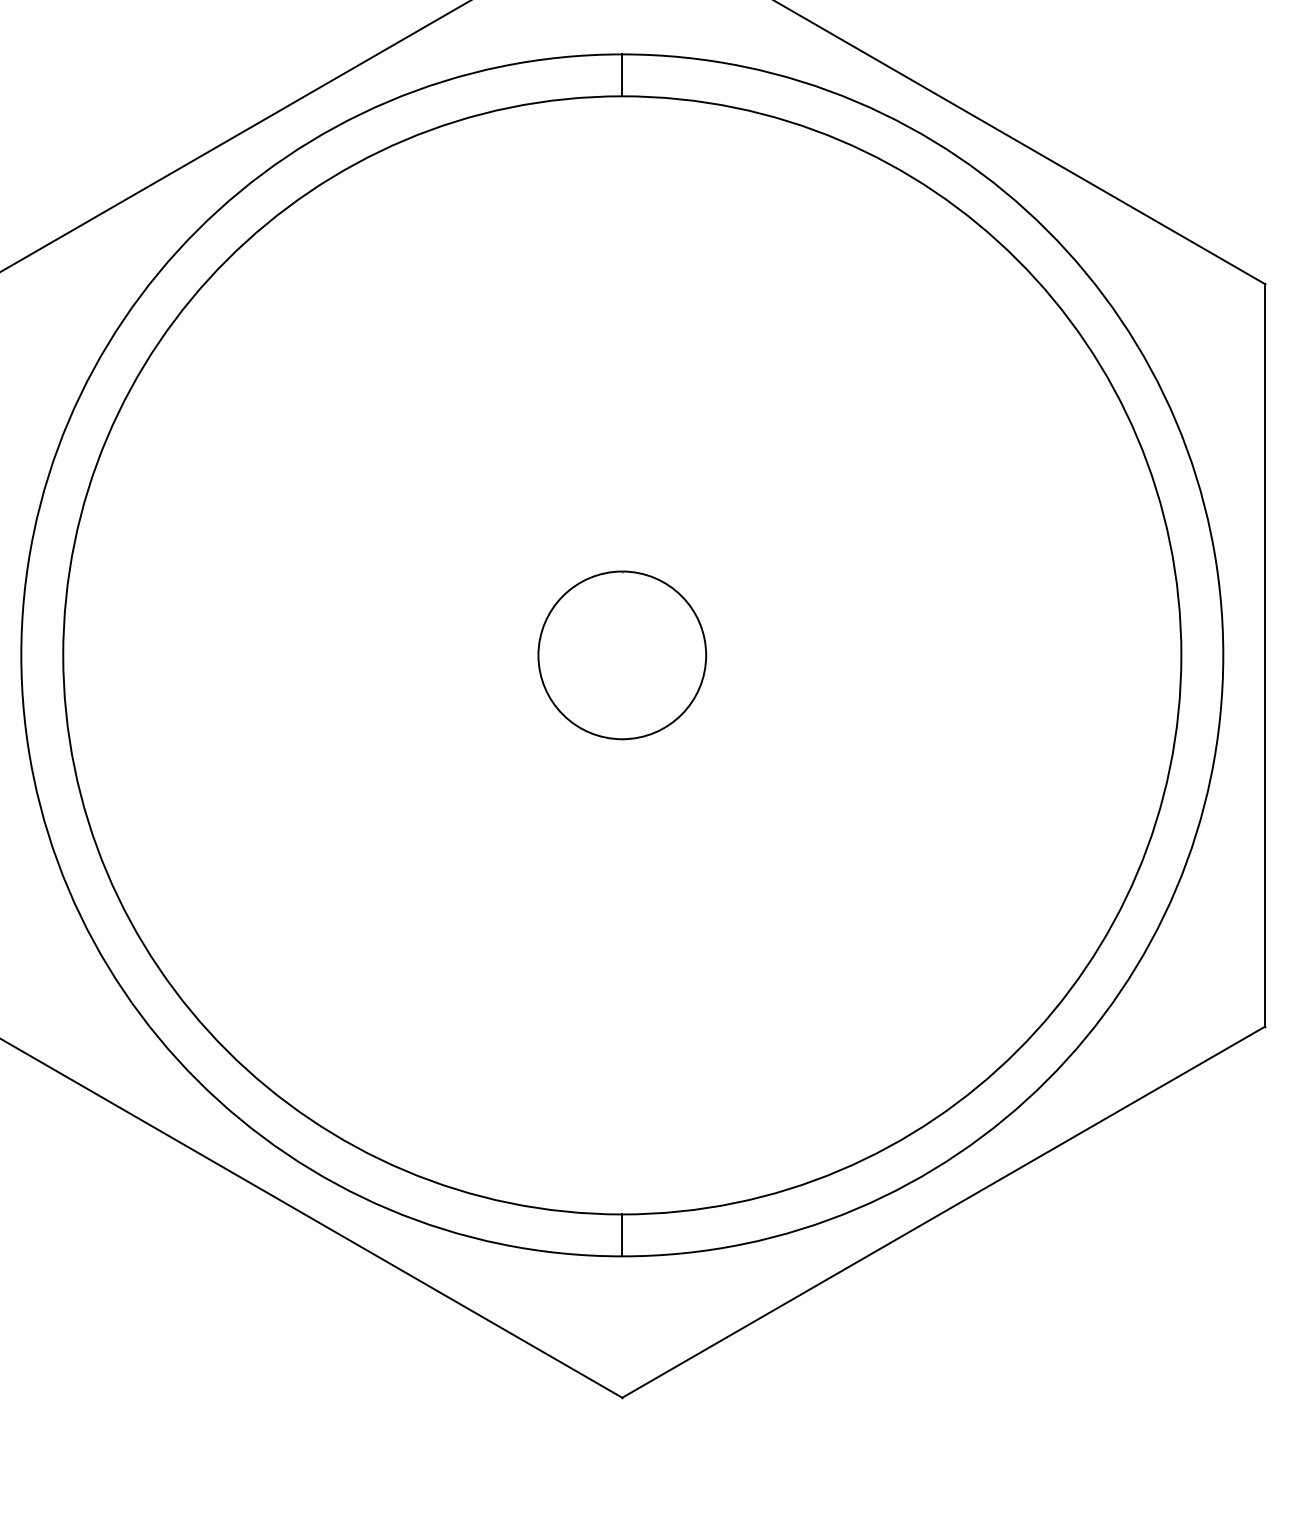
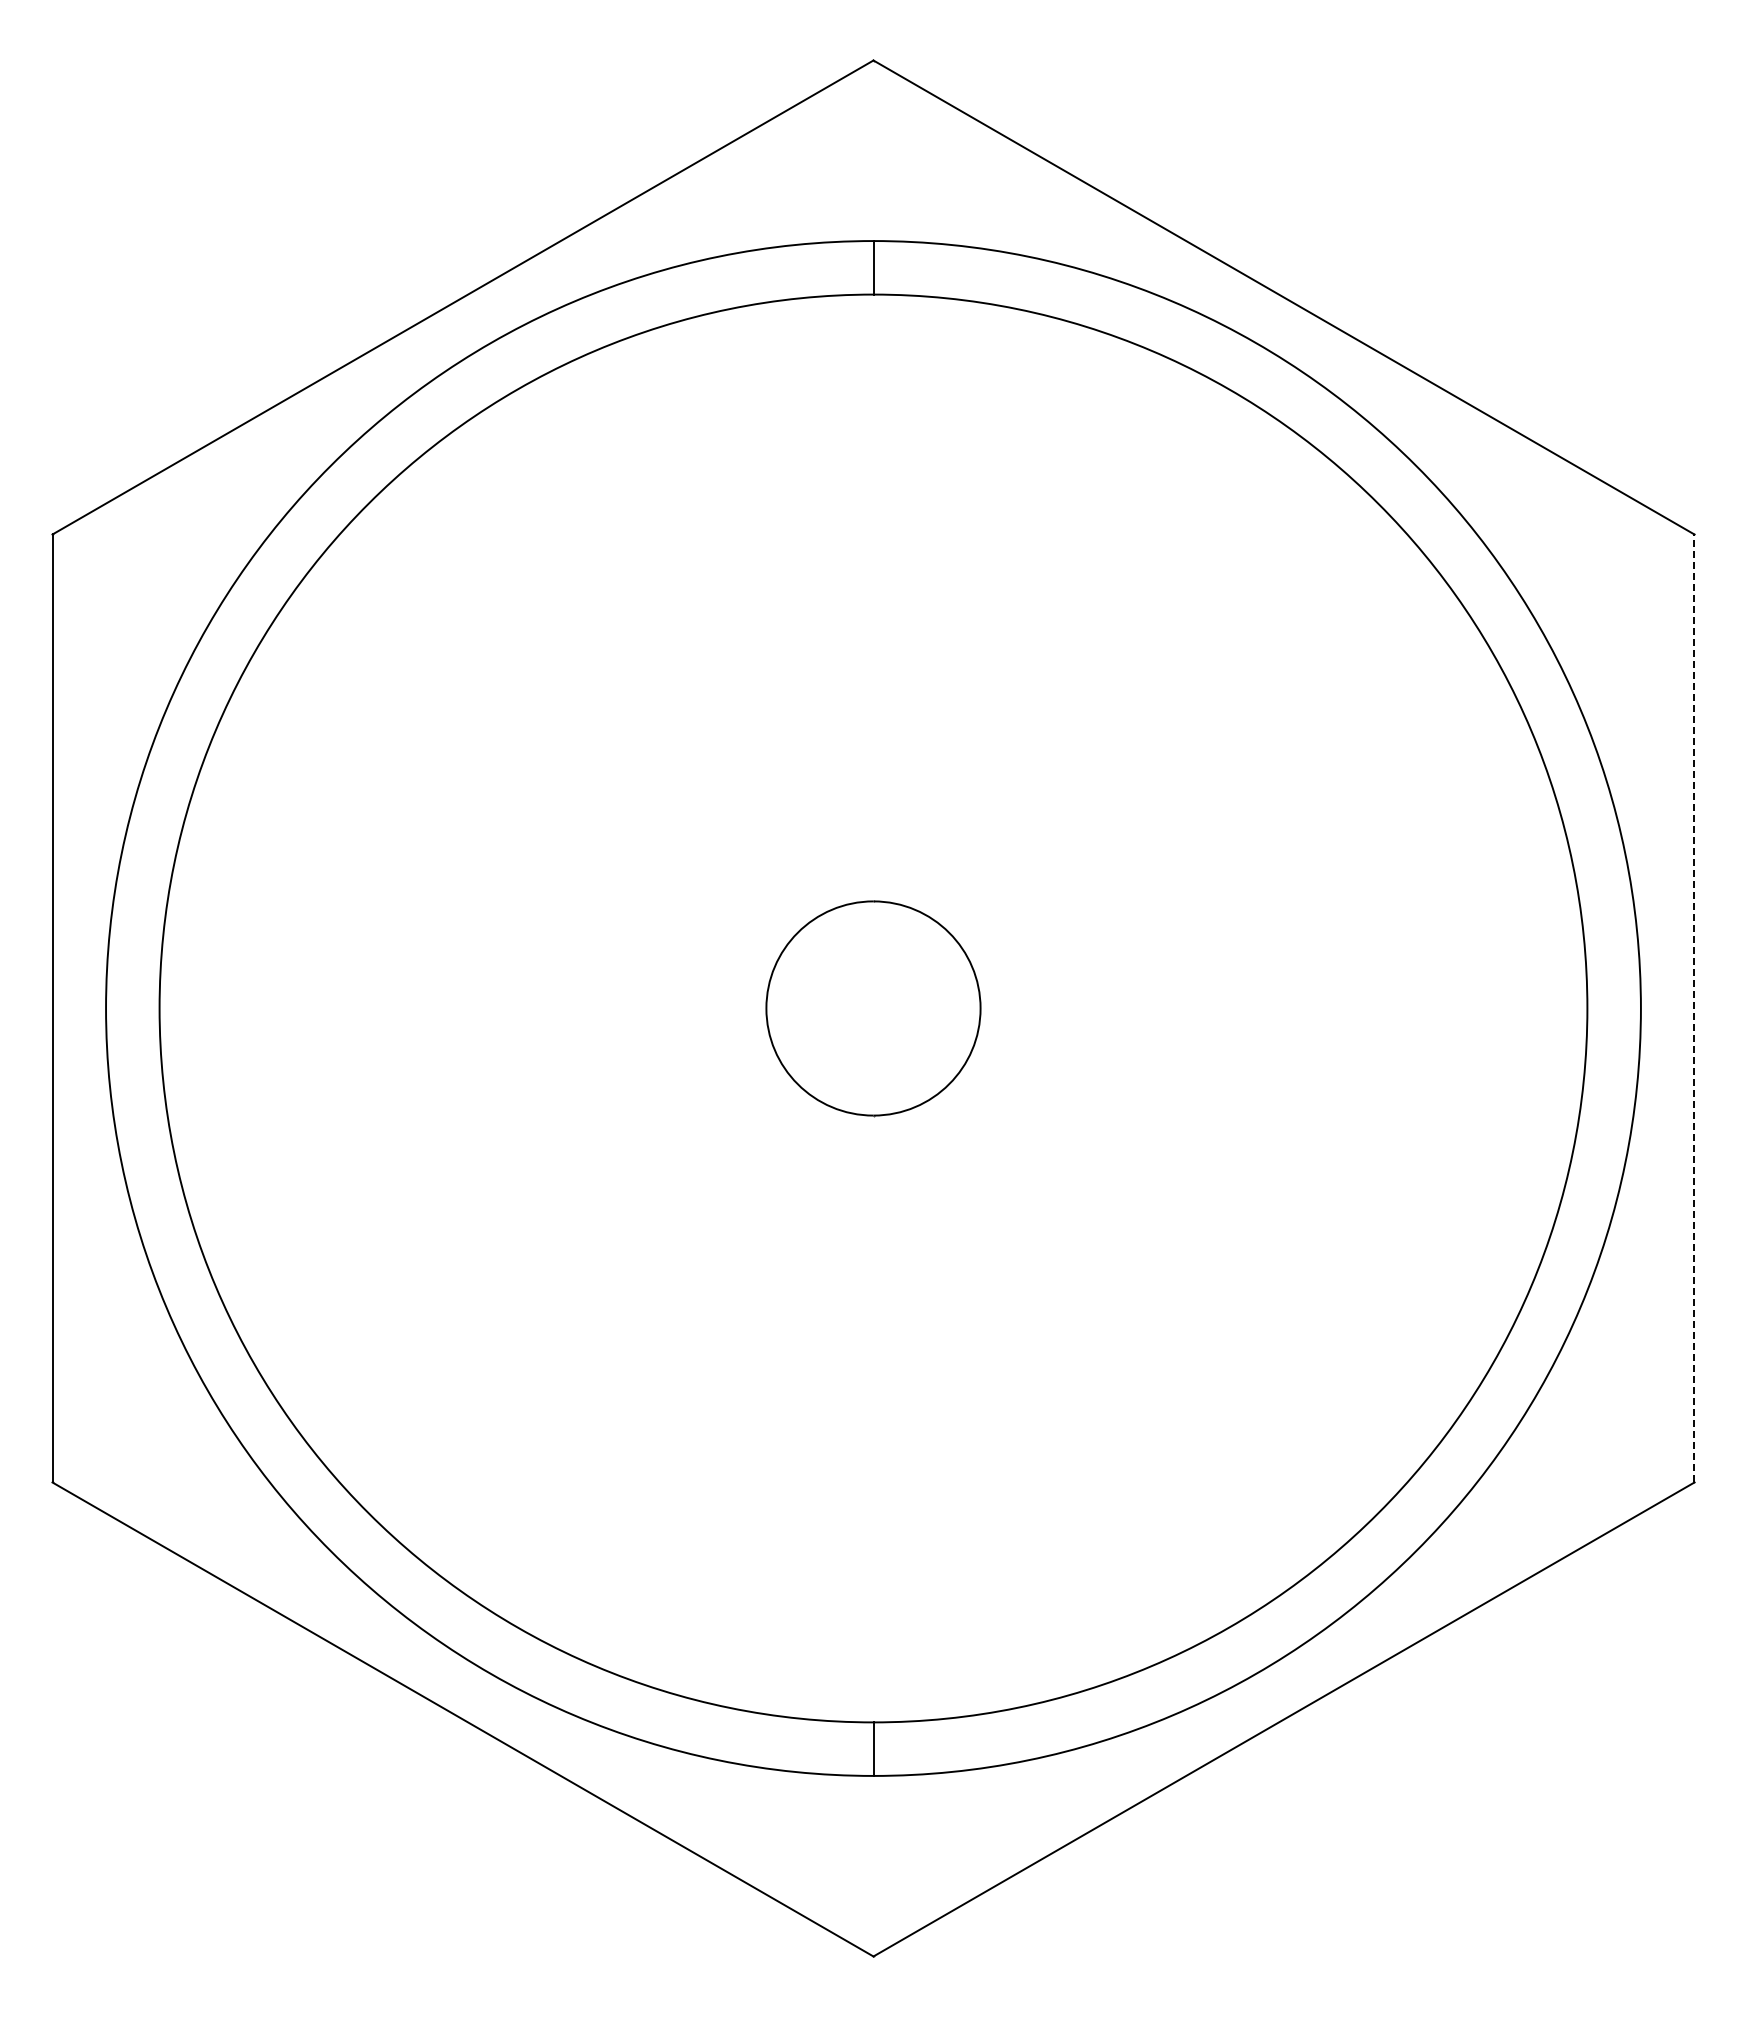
line: (1265, 655) -> (1694, 1008), solid -> dashed

